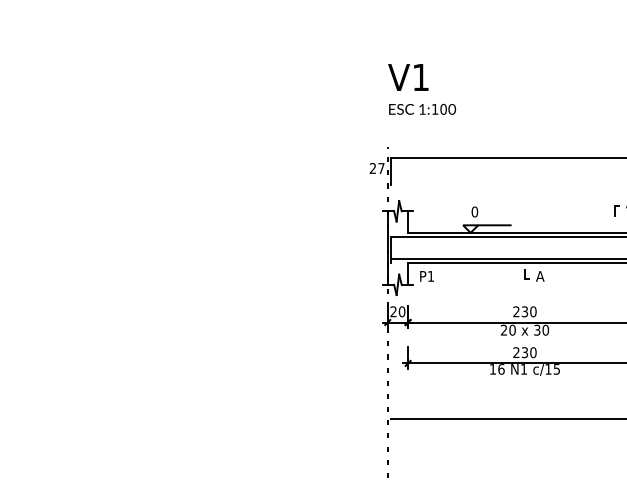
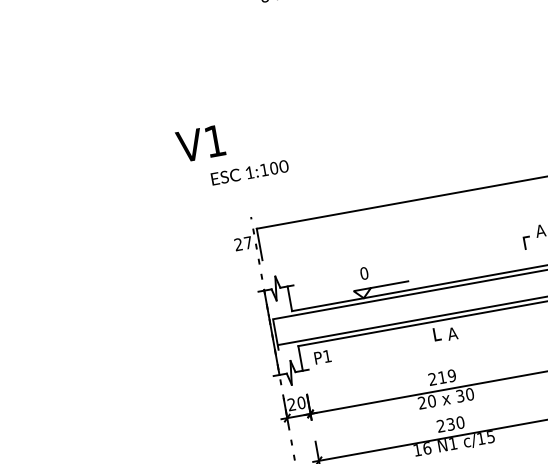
text: (408, 77) -> (200, 143), moved
text: (422, 108) -> (249, 171), moved
text: (528, 311) -> (446, 376), 230 -> 219

